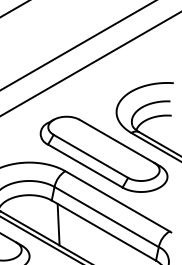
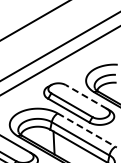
line: (117, 140) -> (86, 96), solid -> dashed
line: (119, 202) -> (87, 130), solid -> dashed

